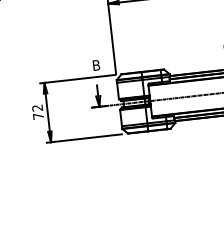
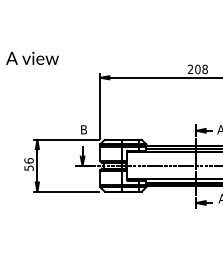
text: (37, 112) -> (28, 164), 72 -> 56

